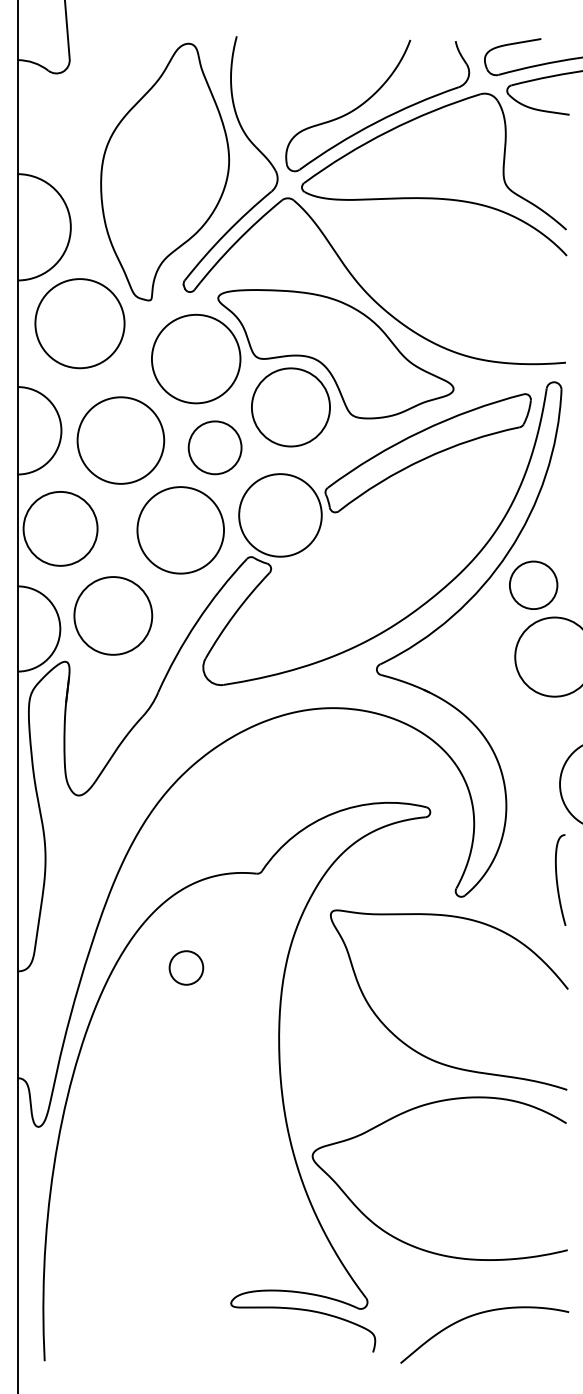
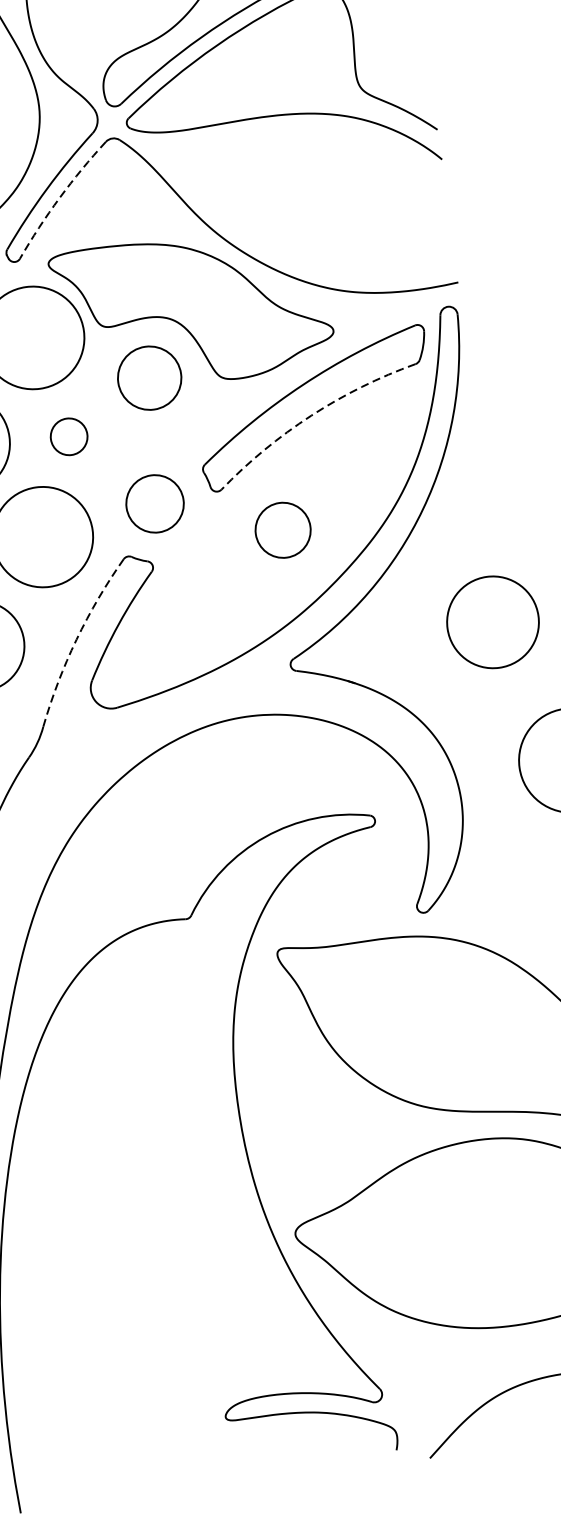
arc: (235, 242) -> (59, 197), solid -> dashed
circle: (290, 407) -> (149, 378), size x0.7
circle: (214, 447) -> (68, 436), size x0.6
arc: (424, 458) -> (311, 415), solid -> dashed
circle: (280, 515) -> (155, 503), size x0.6
circle: (533, 584) -> (282, 529), moved
arc: (197, 621) -> (76, 639), solid -> dashed
curve: (557, 879) -> (532, 877), removed
circle: (186, 967) -> (120, 1038), removed

